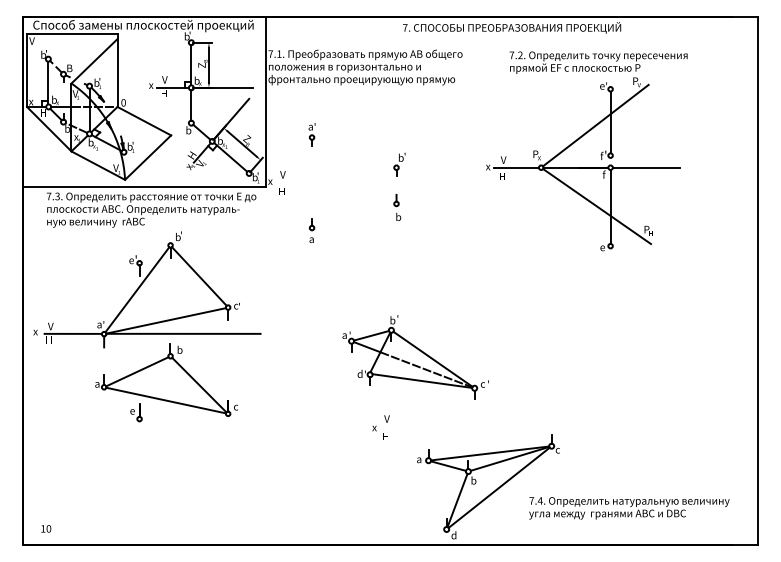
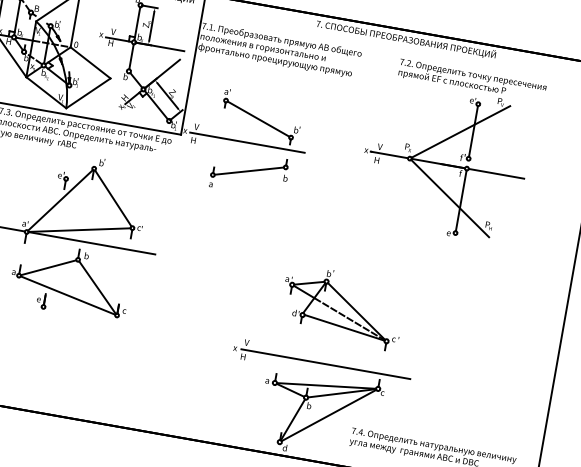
line: (354, 152) -> (258, 119), added
line: (345, 182) -> (246, 142), added
line: (354, 215) -> (249, 170), added
part: (415, 357) -> (342, 307), moved
line: (484, 427) -> (325, 363), added

